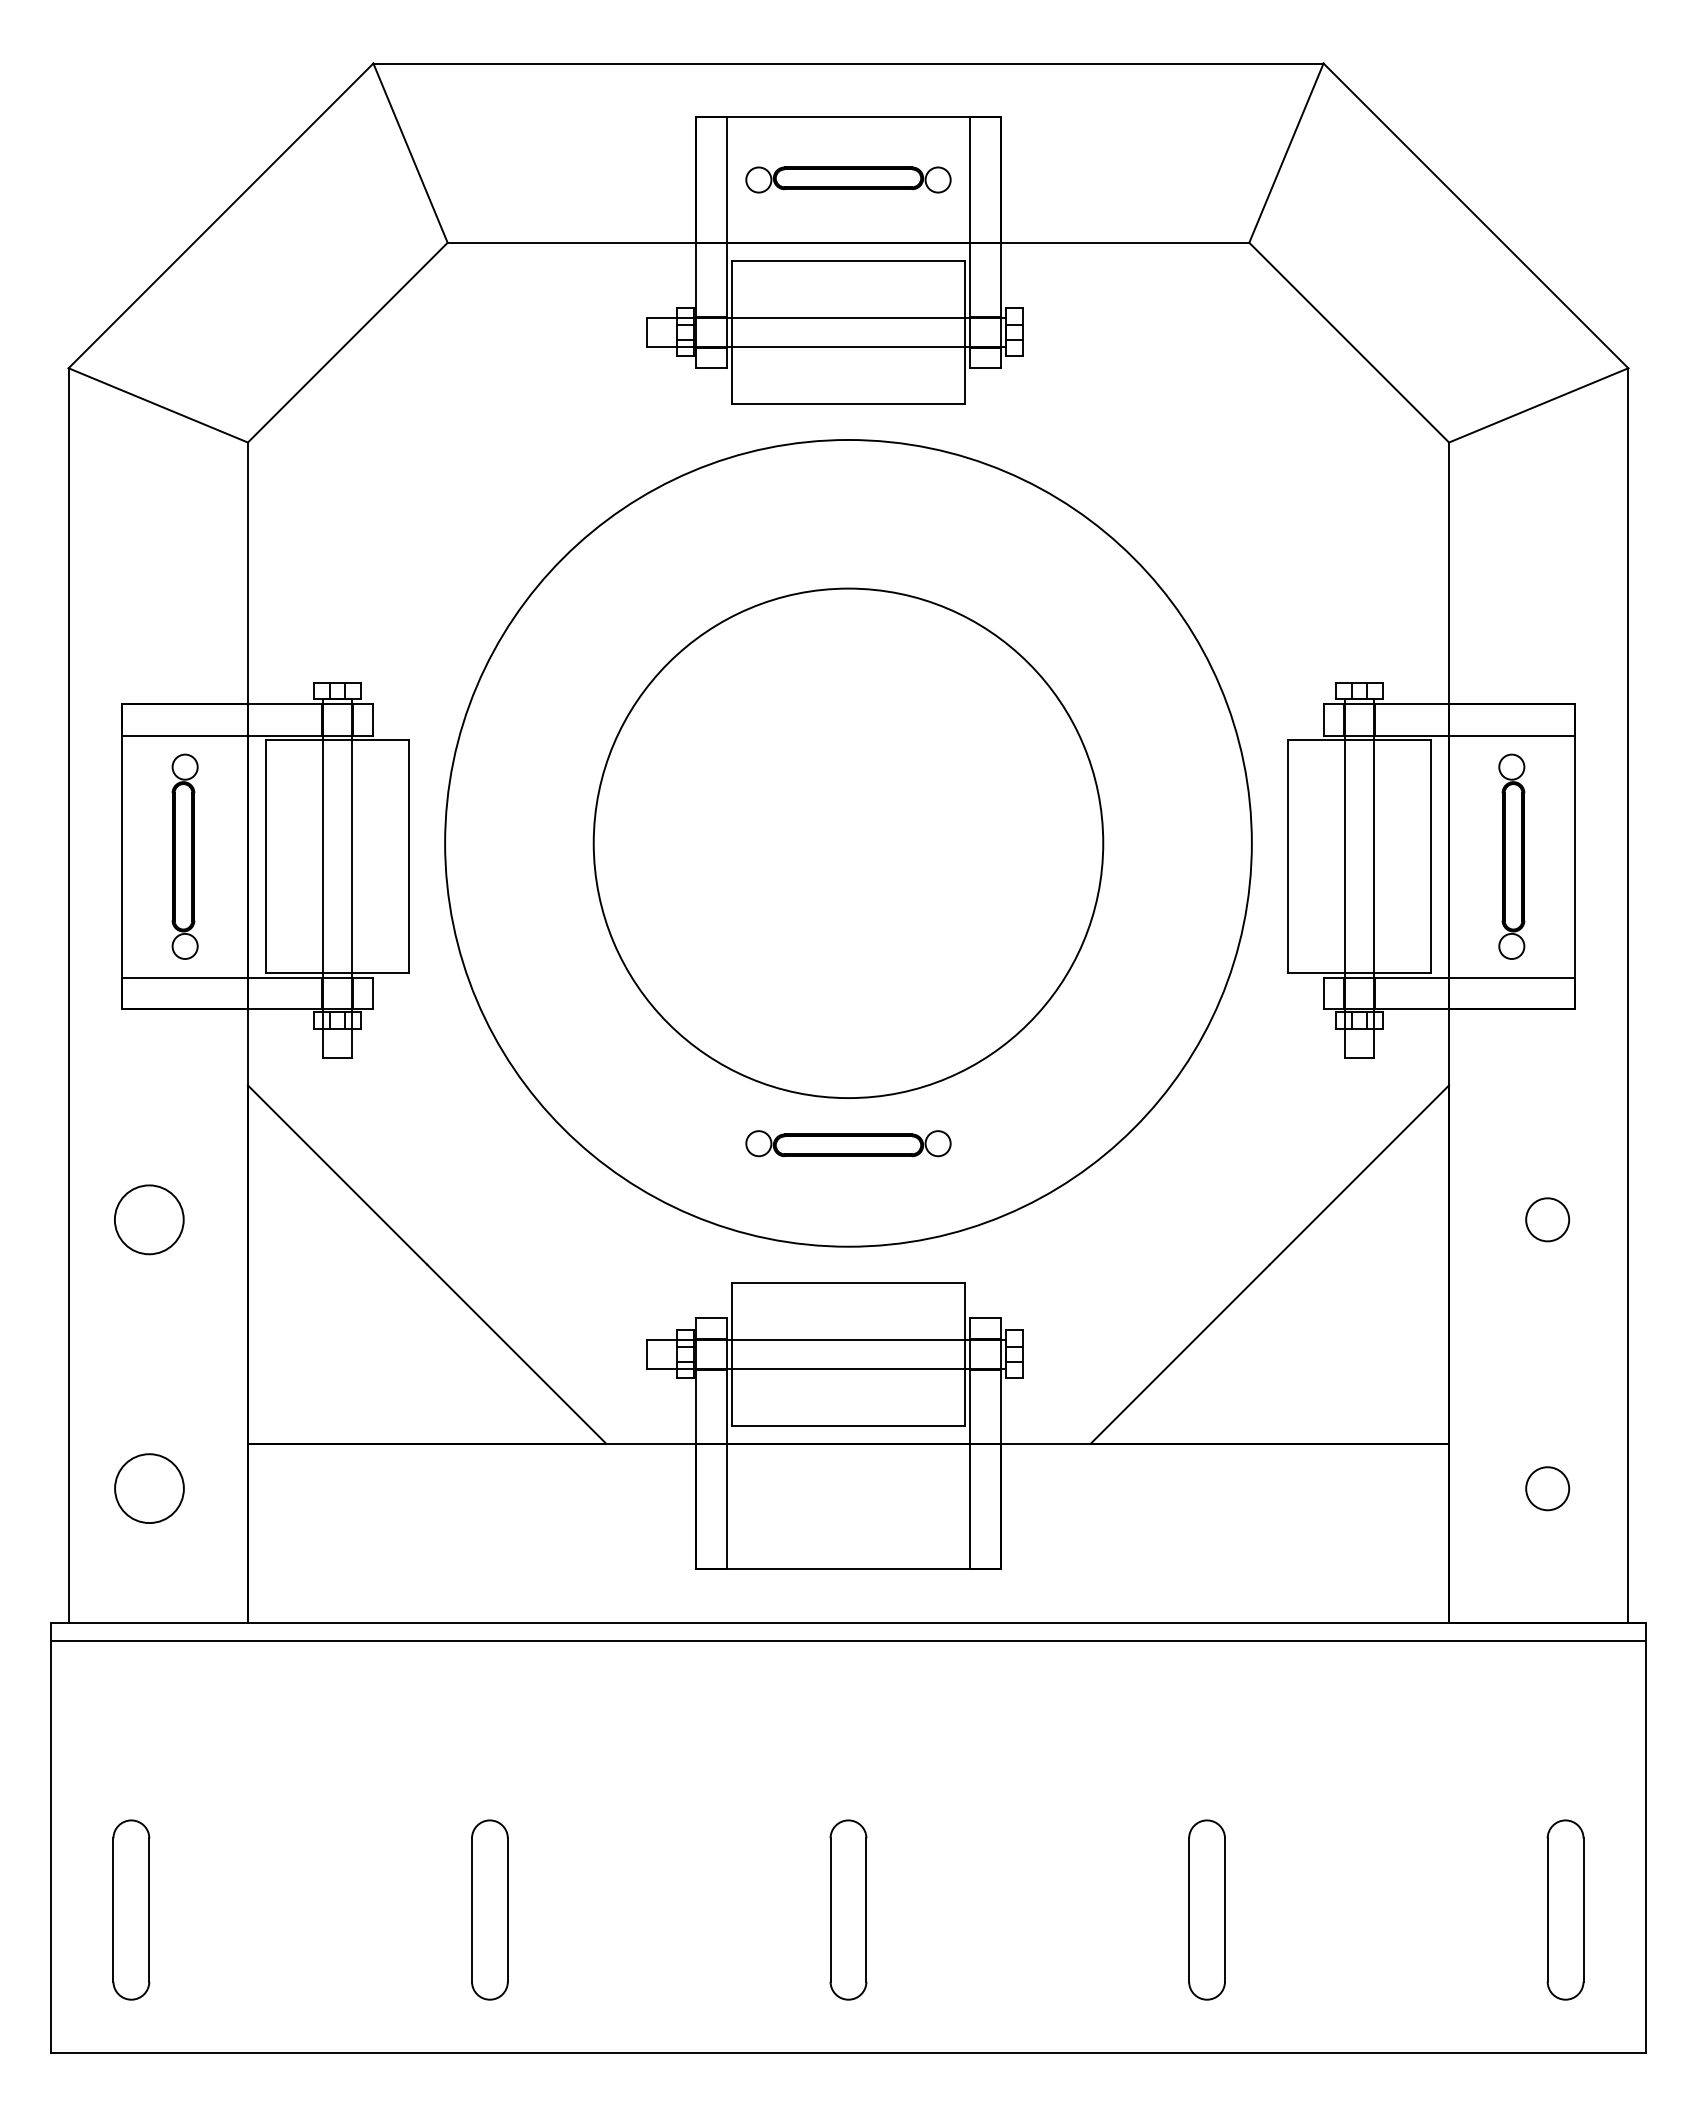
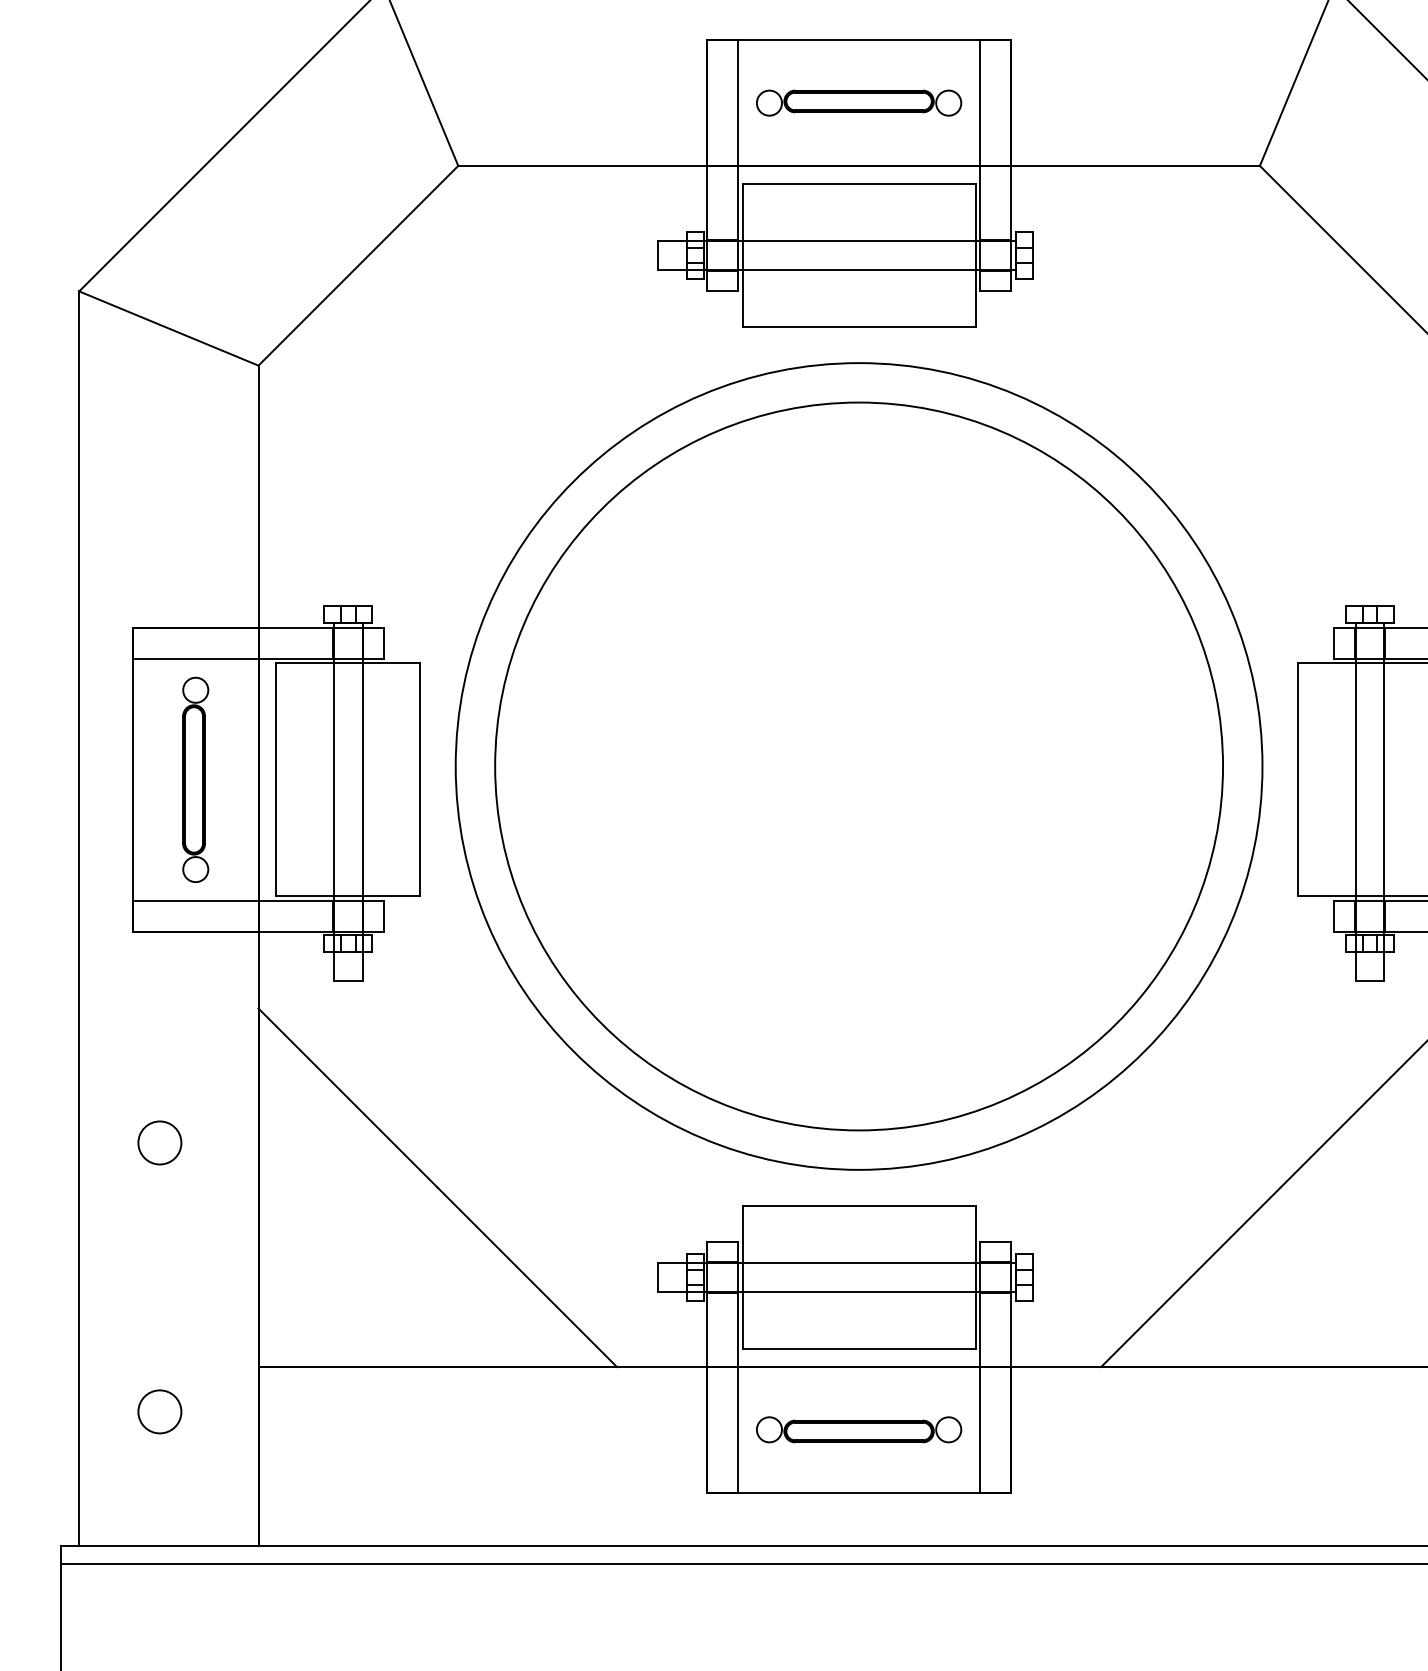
circle: (848, 843) -> (859, 766), size x1.43
part: (848, 1143) -> (859, 1429), moved
circle: (148, 1219) -> (159, 1142), size x0.62
circle: (148, 1488) -> (159, 1411), size x0.62

